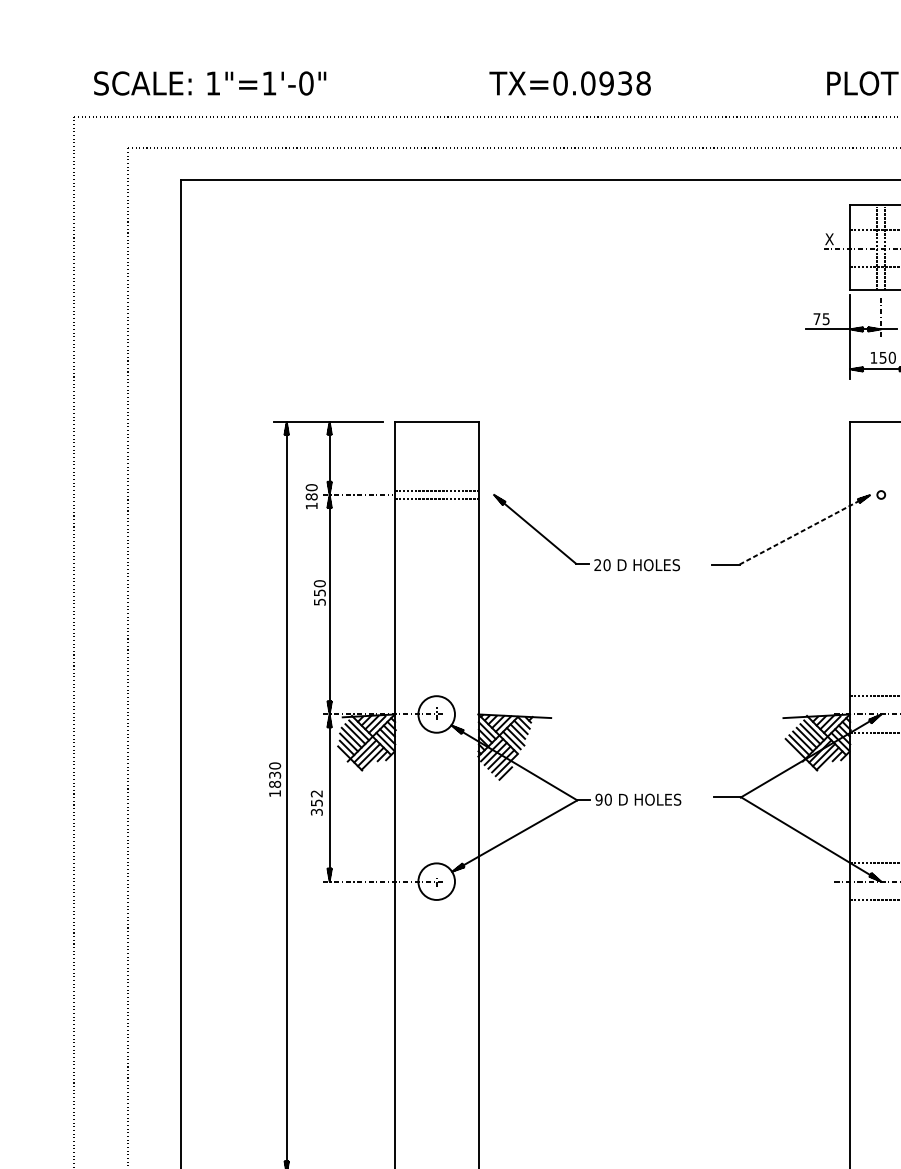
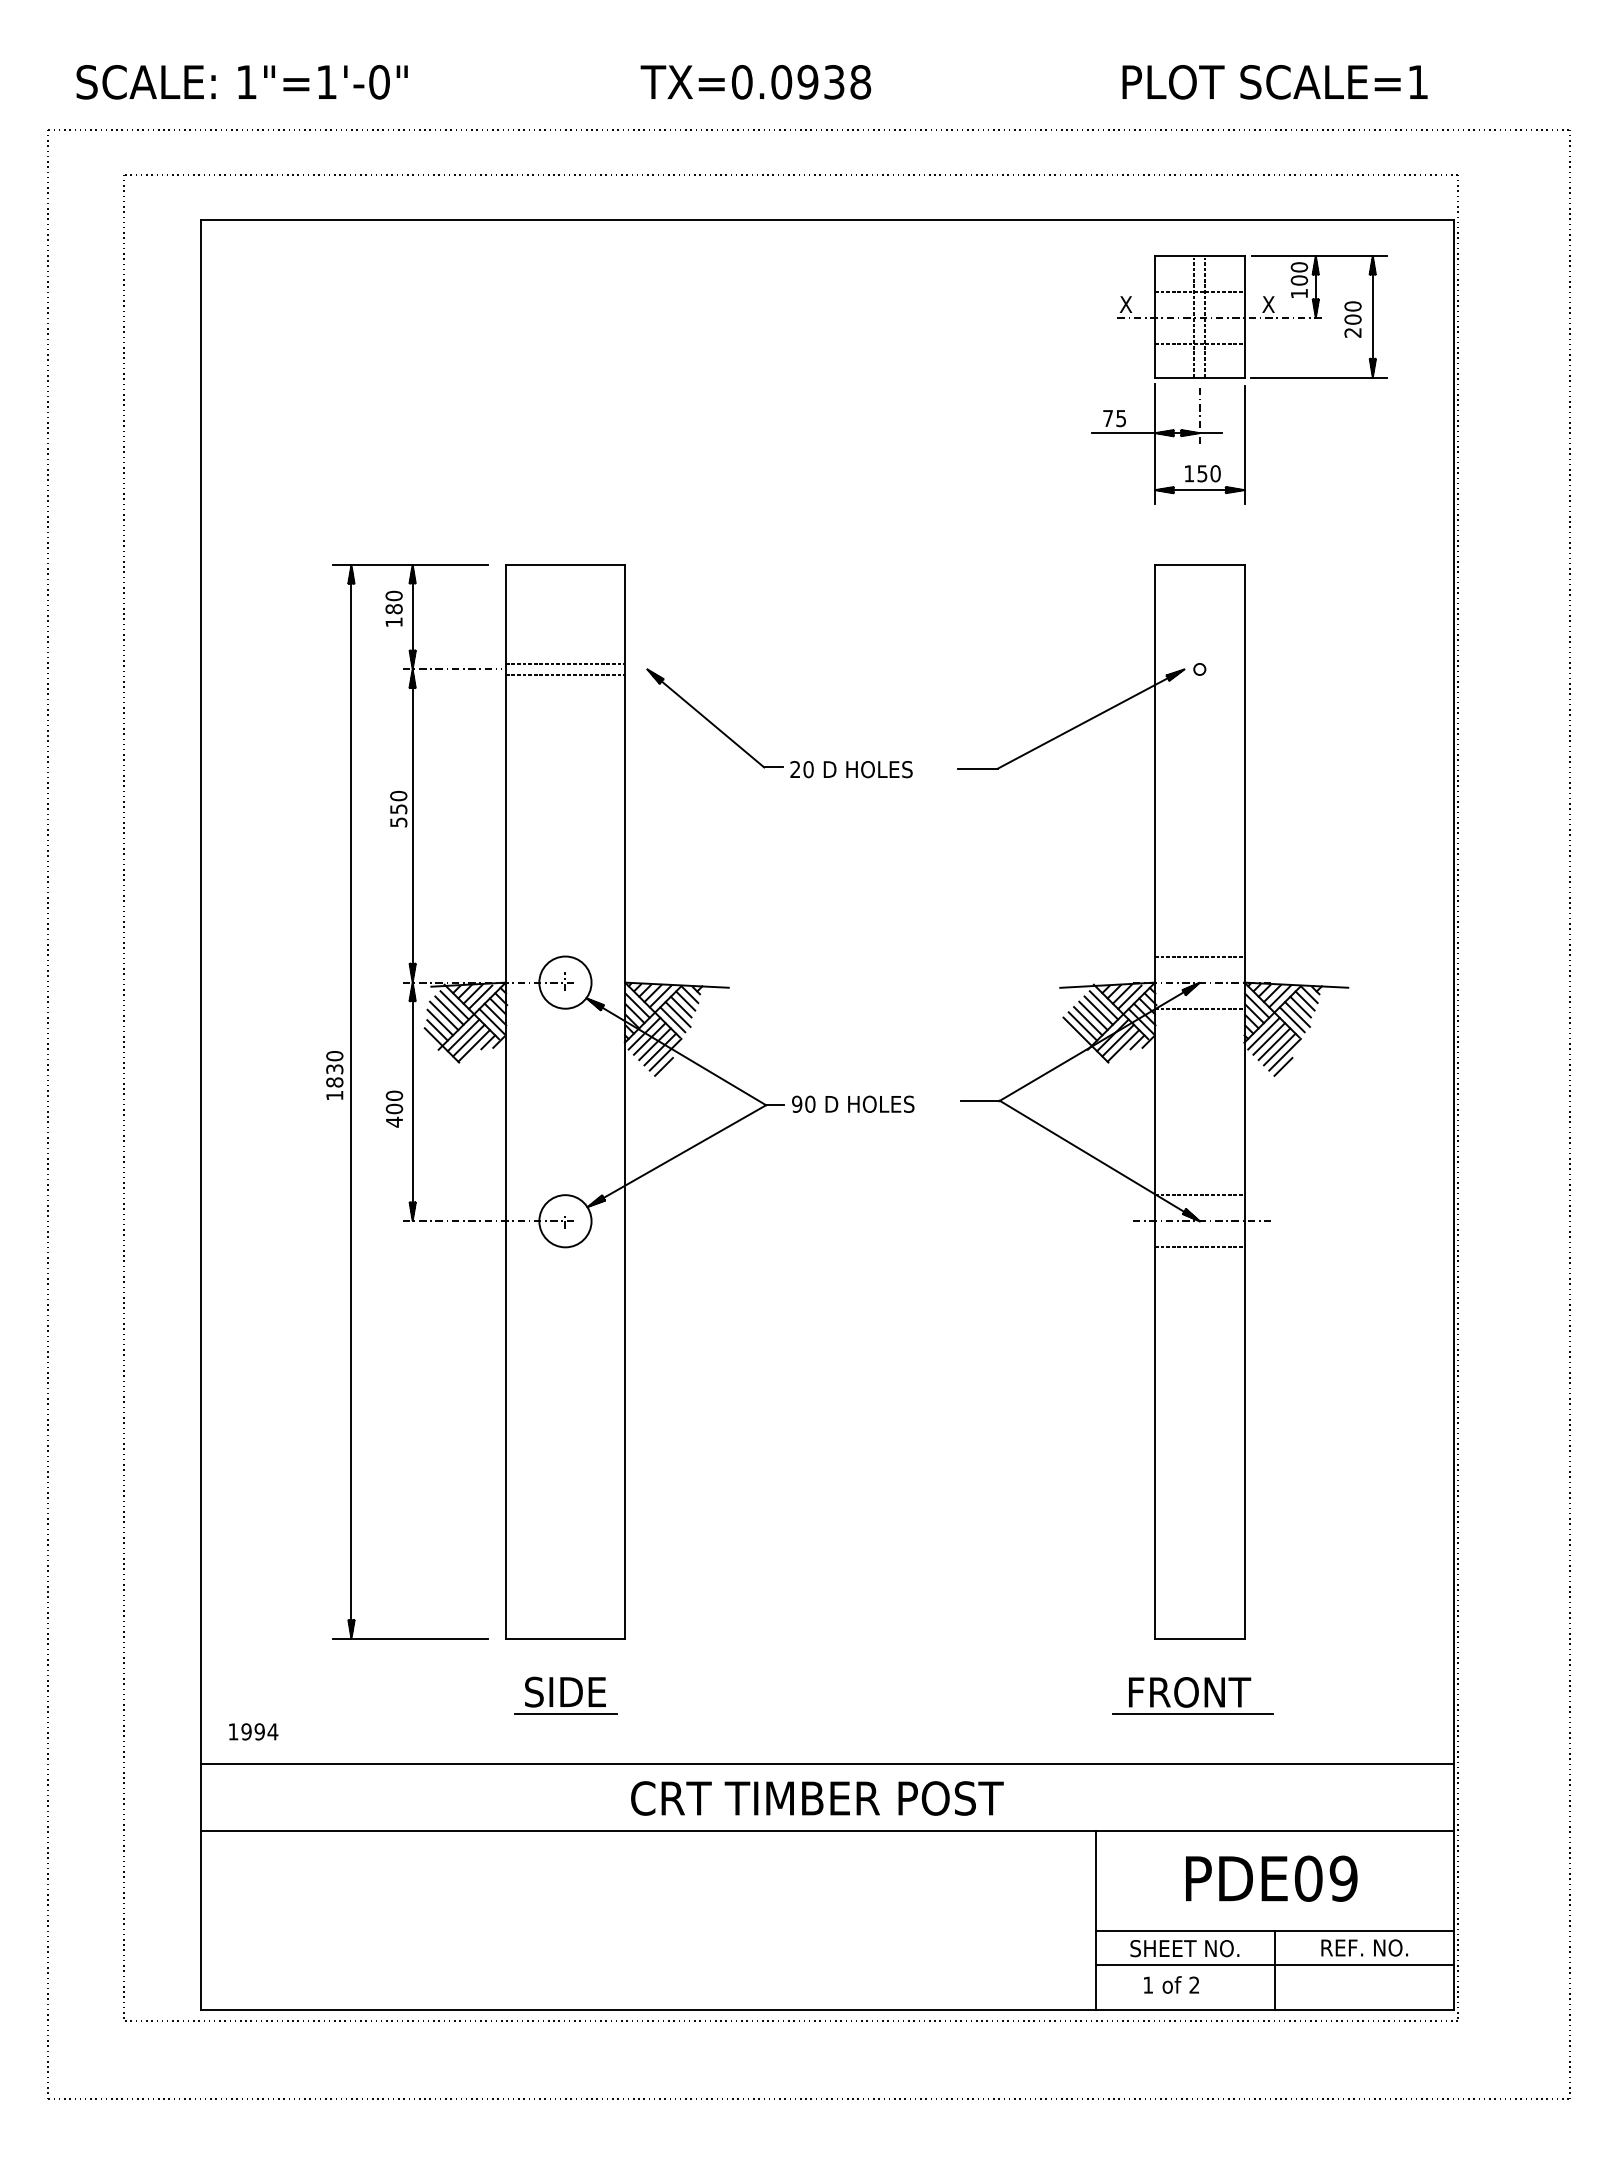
text: (311, 496) -> (393, 608), moved
line: (805, 530) -> (1091, 719), dashed -> solid
text: (316, 802) -> (394, 1108), 352 -> 400

